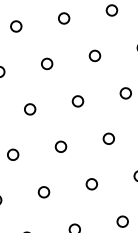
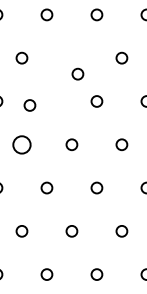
circle: (63, 17) -> (77, 73), moved
circle: (46, 64) -> (29, 105), moved
circle: (29, 109) -> (21, 144), size x1.6

